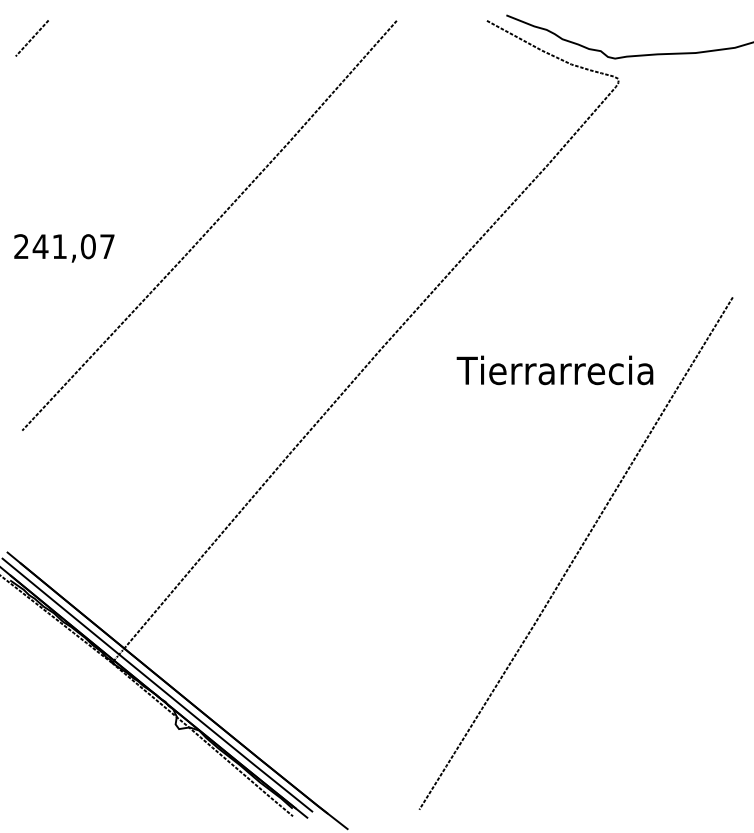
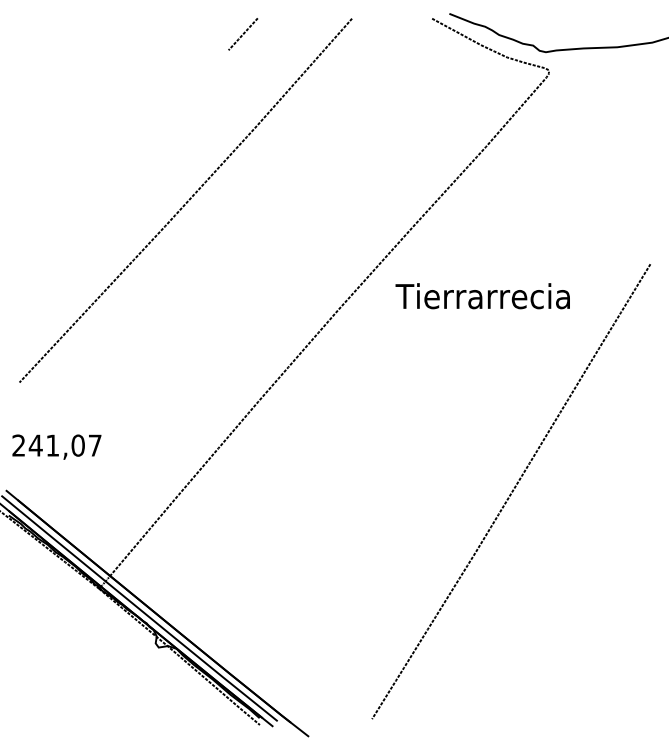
line: (31, 37) -> (242, 33), moved
text: (64, 248) -> (57, 447), moved
text: (554, 370) -> (482, 296), moved

